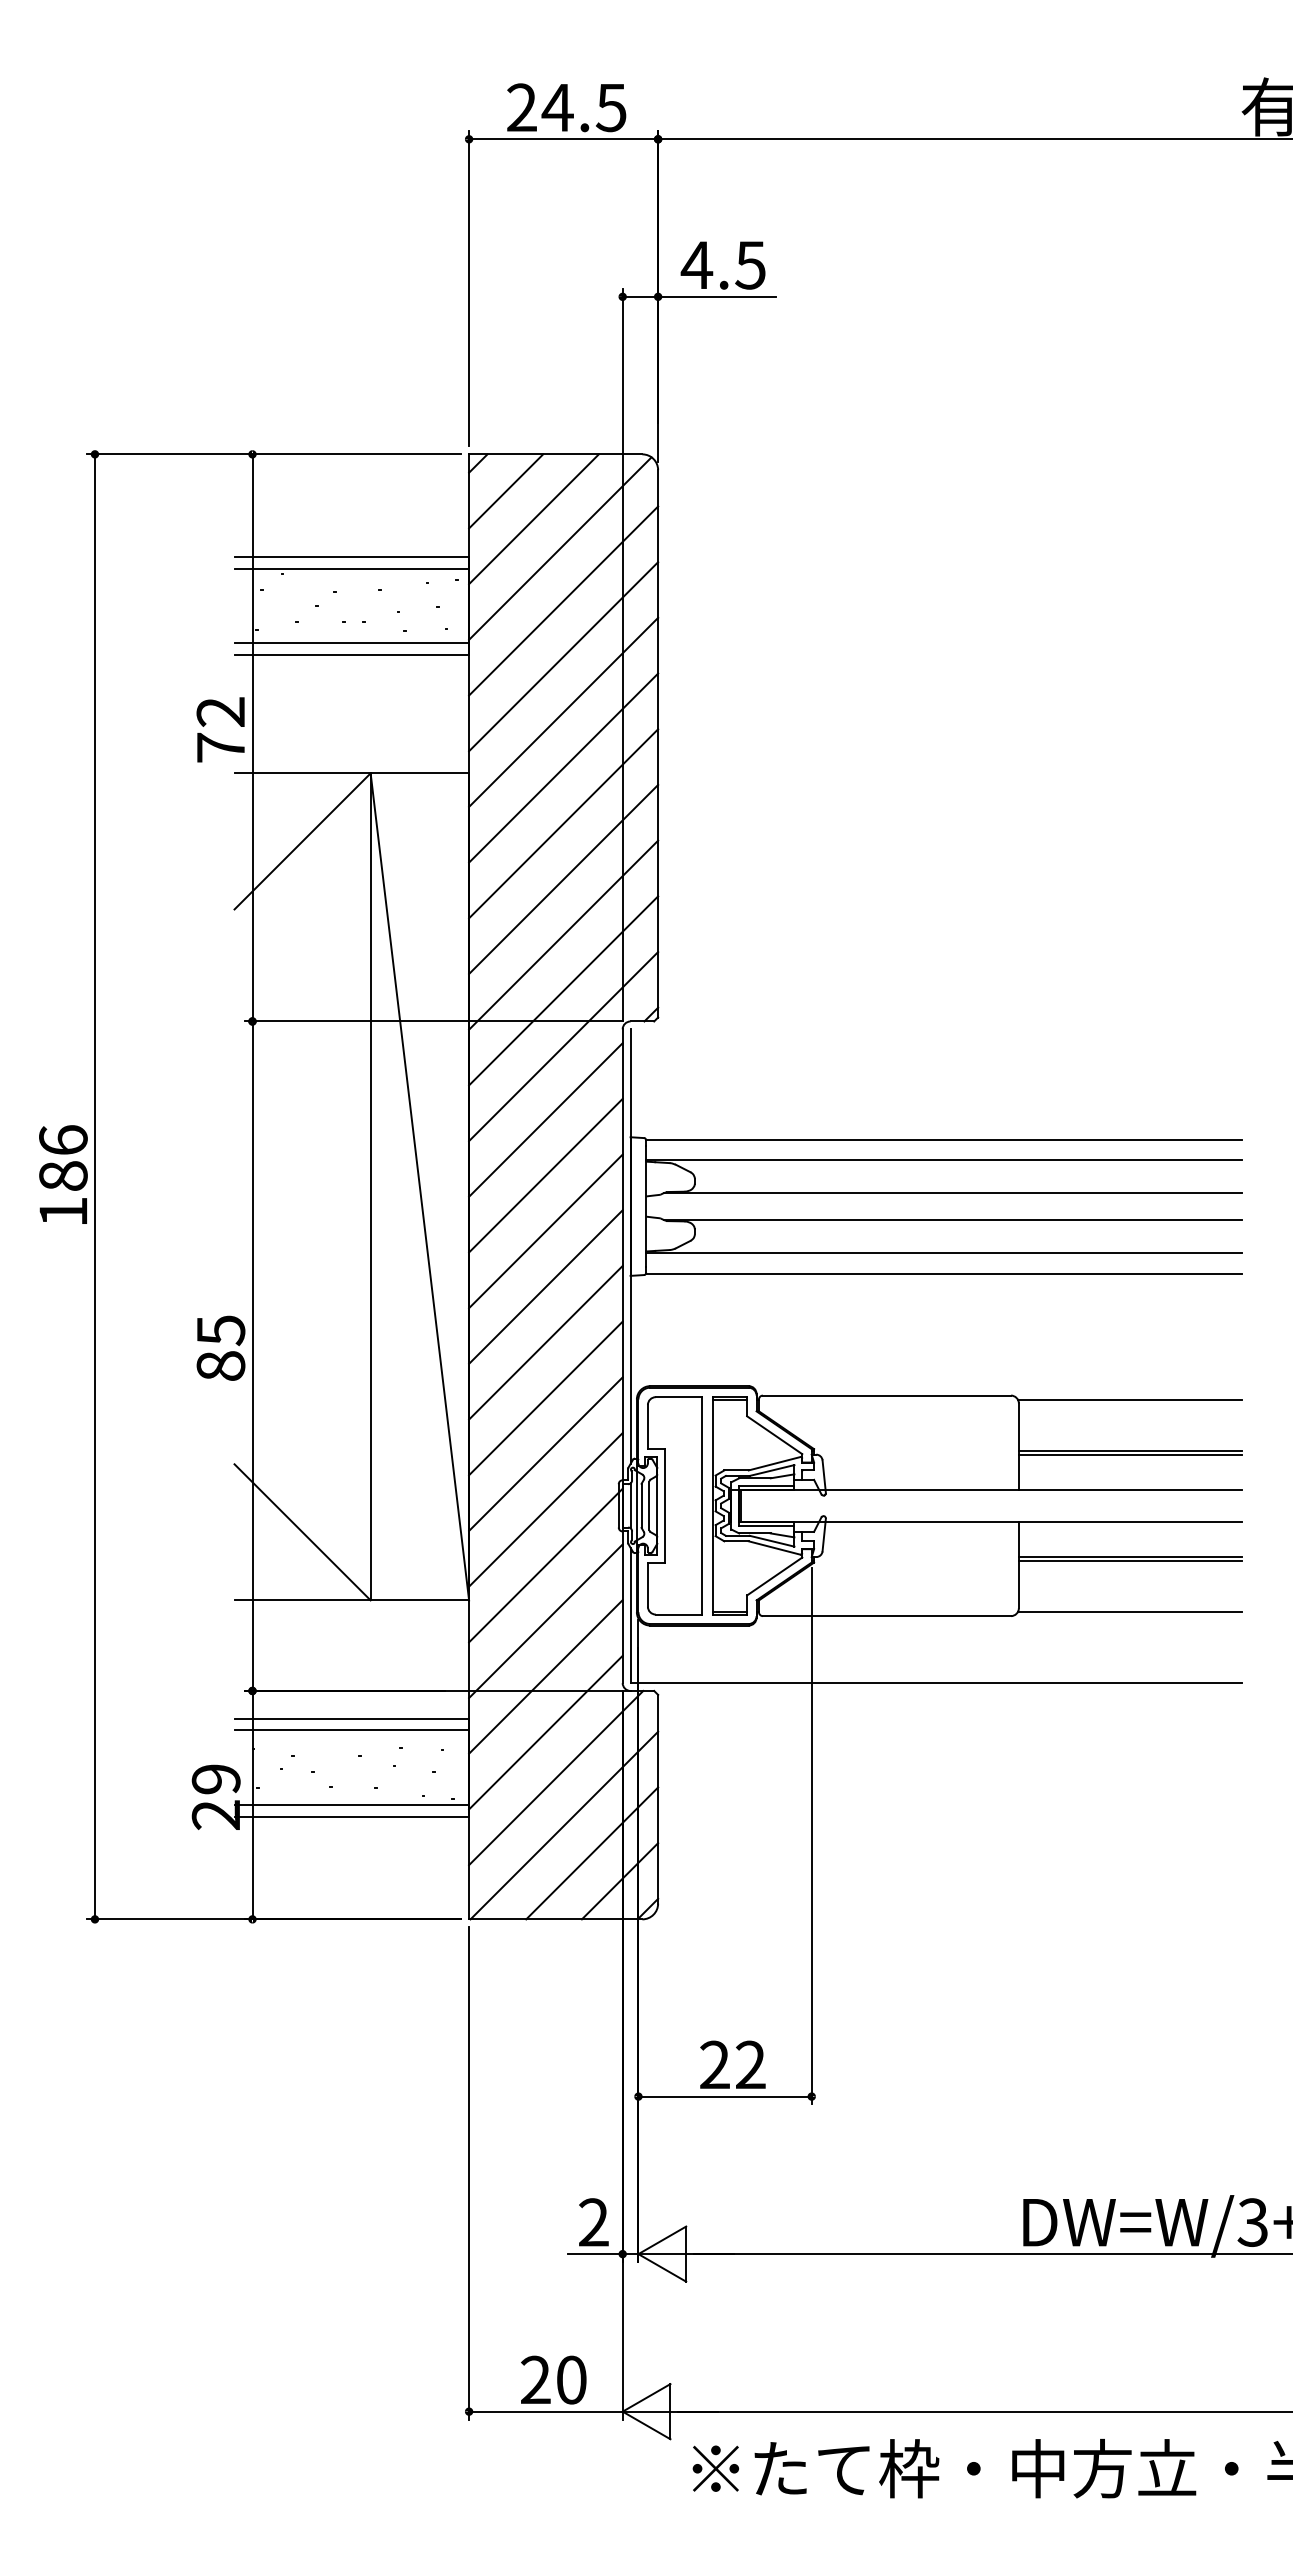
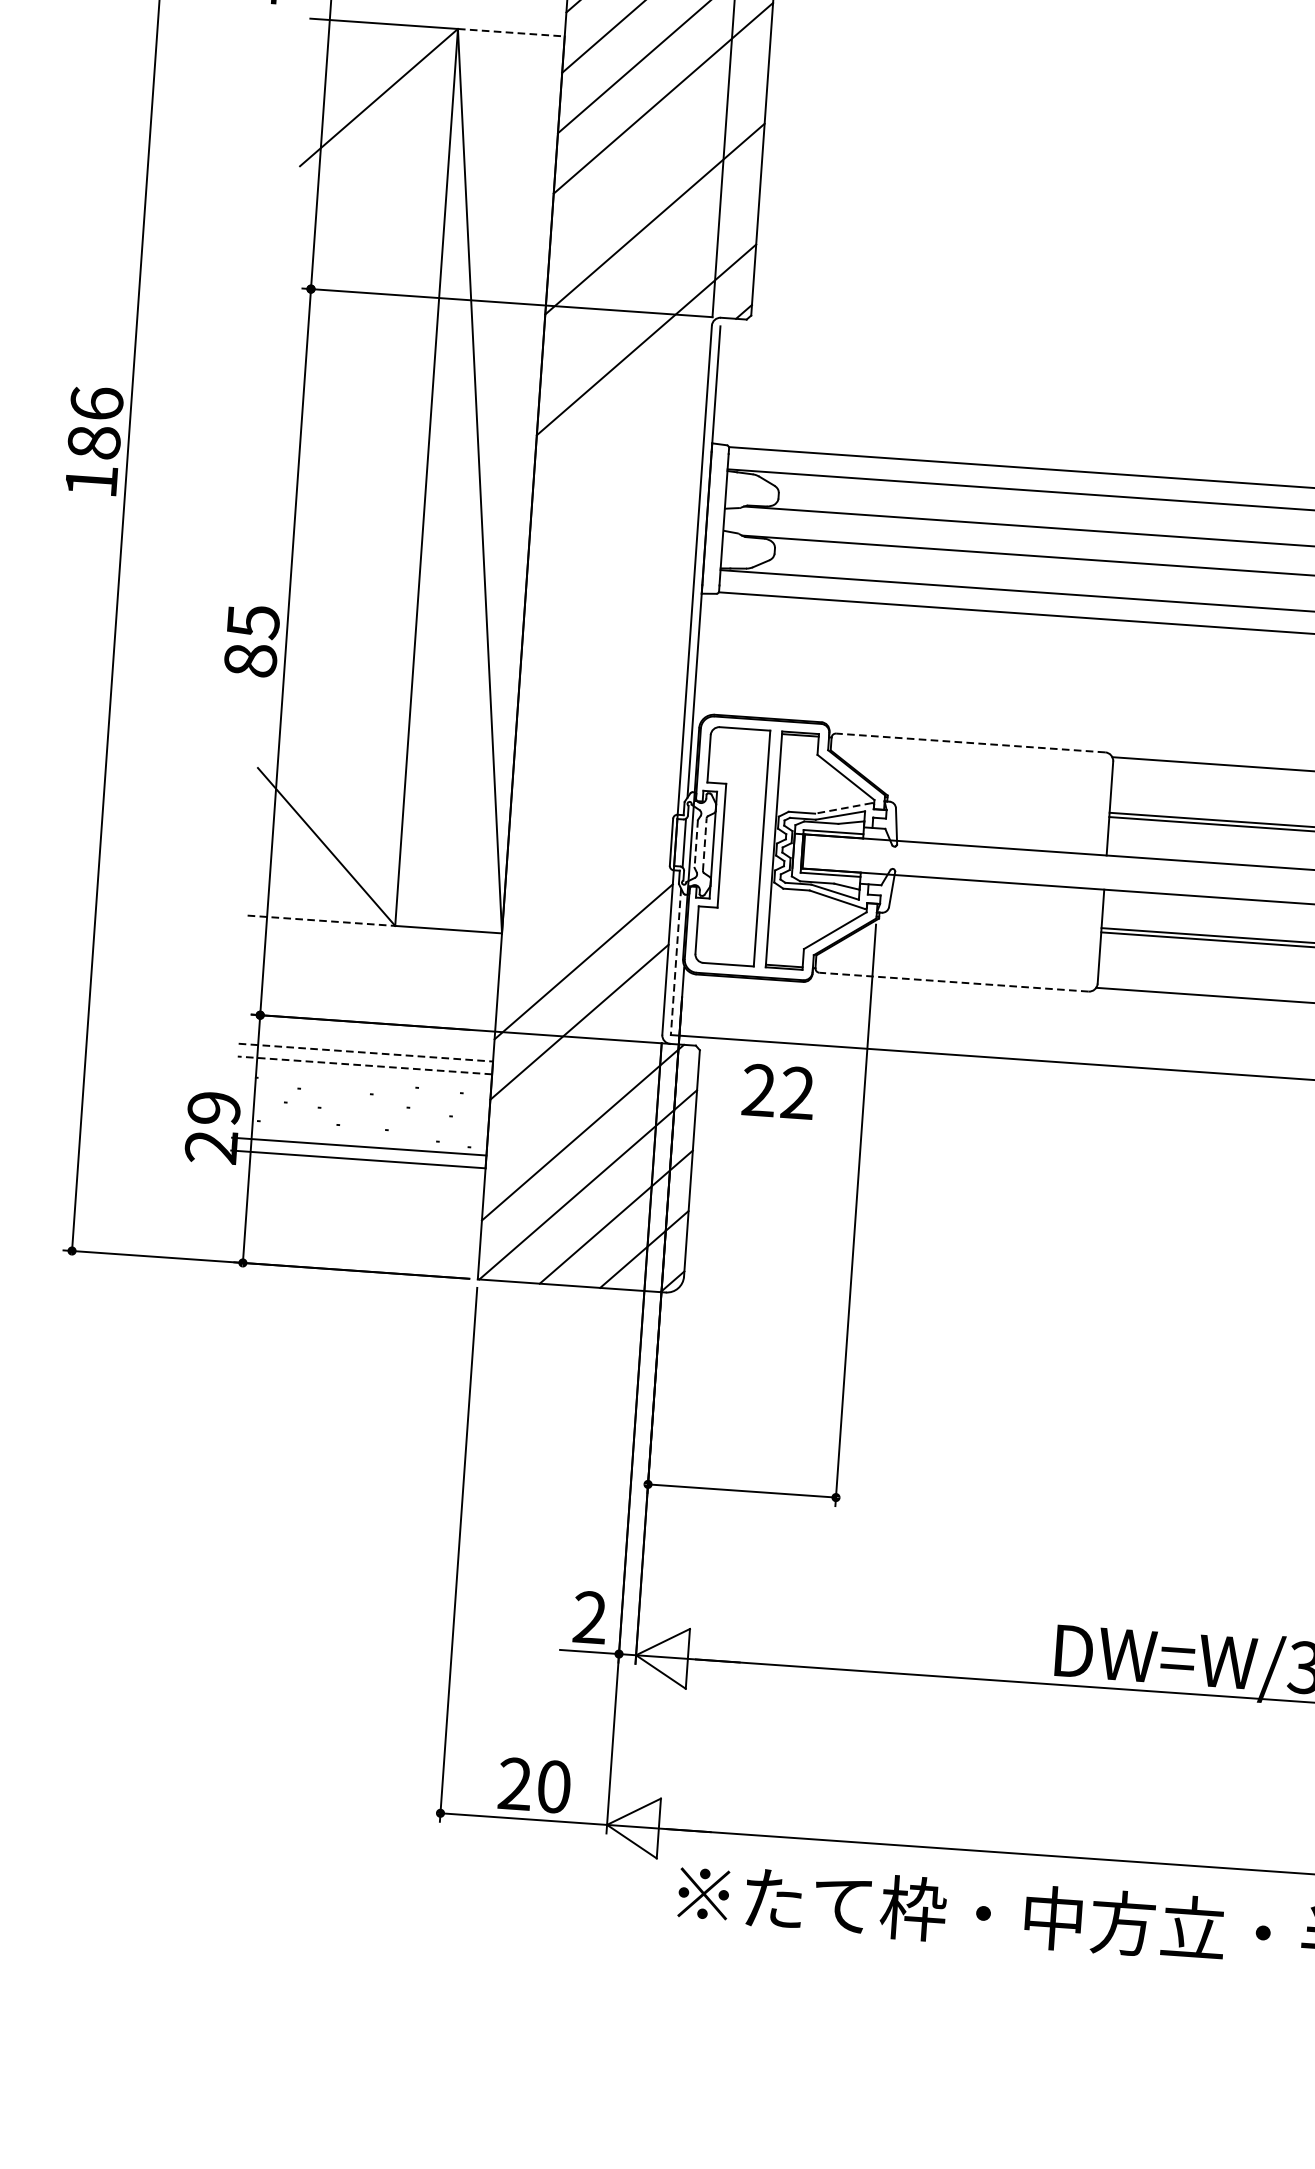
line: (420, 773) -> (512, 32), solid -> dashed
line: (563, 879) -> (659, 158), removed
line: (563, 990) -> (650, 279), removed
line: (545, 1119) -> (621, 417), removed
line: (545, 1175) -> (617, 478), removed
line: (545, 1231) -> (612, 539), removed
line: (545, 1286) -> (608, 598), removed
line: (545, 1342) -> (604, 659), removed
line: (886, 1395) -> (970, 742), solid -> dashed
line: (545, 1398) -> (600, 720), removed
line: (545, 1453) -> (596, 779), removed
line: (774, 1463) -> (843, 808), solid -> dashed
line: (649, 1505) -> (704, 844), solid -> dashed
line: (641, 1506) -> (696, 844), solid -> dashed
line: (545, 1509) -> (591, 840), removed
line: (545, 1565) -> (587, 901), removed
line: (303, 1600) -> (322, 920), solid -> dashed
line: (630, 1615) -> (675, 962), solid -> dashed
line: (886, 1616) -> (953, 982), solid -> dashed
line: (352, 1718) -> (366, 1052), solid -> dashed
line: (351, 1730) -> (364, 1065), solid -> dashed
line: (545, 1732) -> (574, 1082), removed
text: (732, 2064) -> (778, 1091), moved

